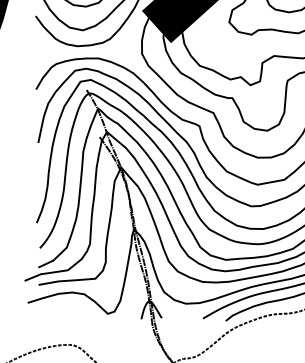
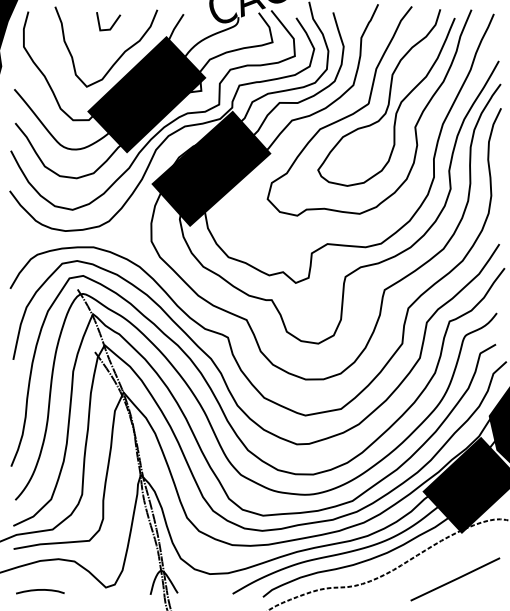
curve: (58, 316) -> (40, 590), added

